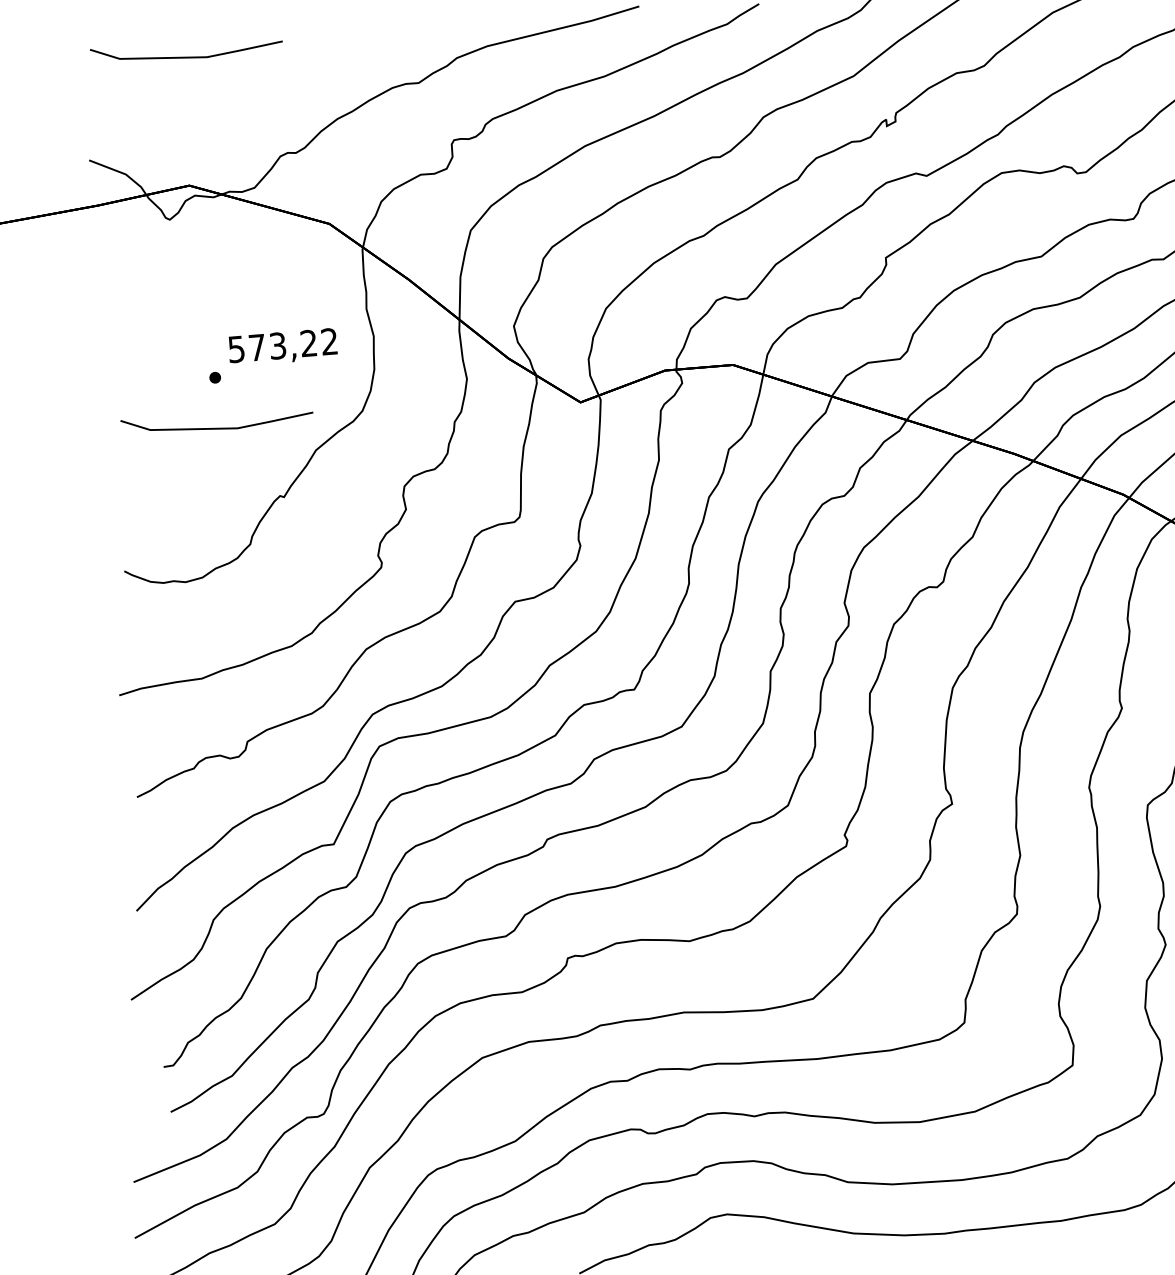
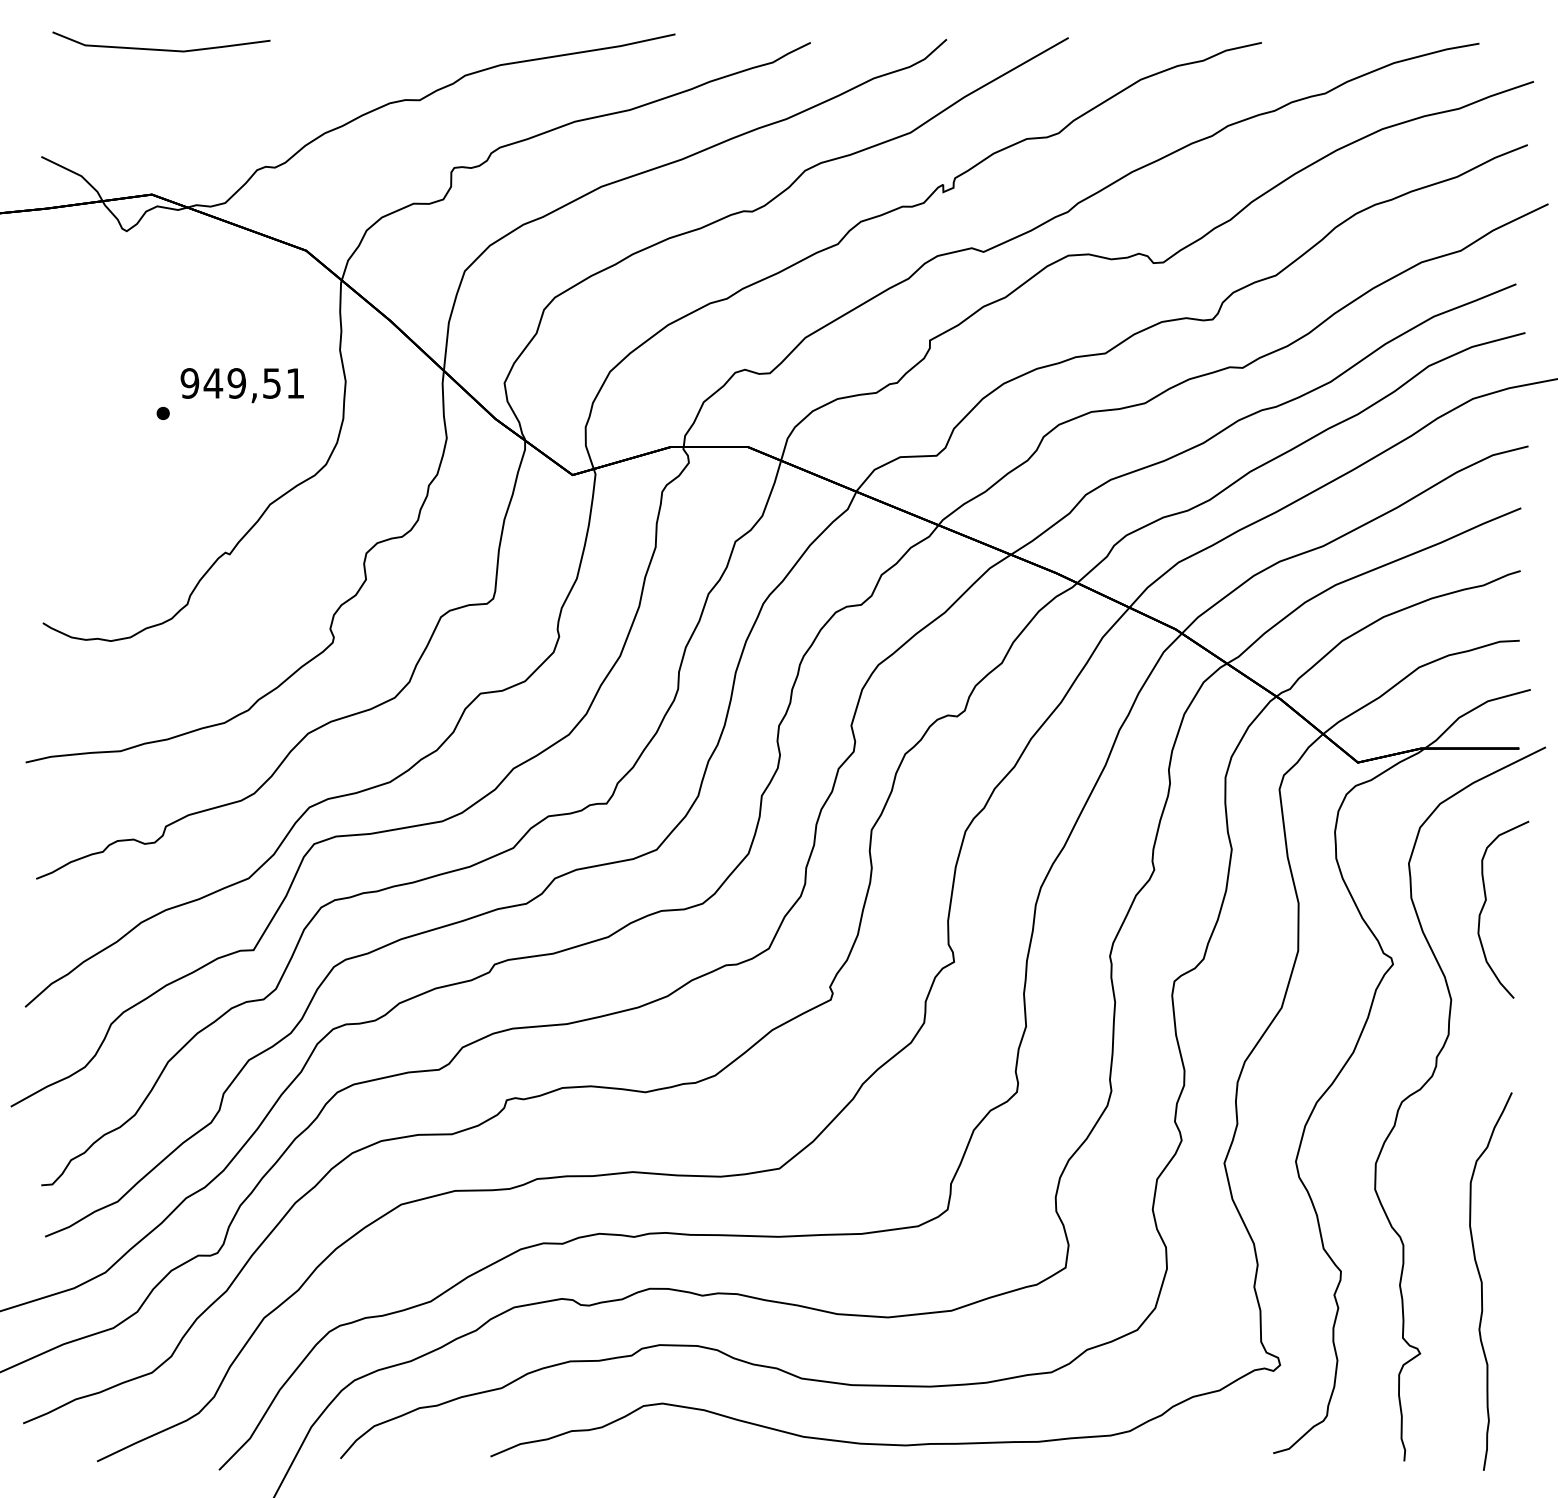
text: (282, 345) -> (241, 383), 573,22 -> 949,51
line: (217, 428) -> (161, 470), removed

